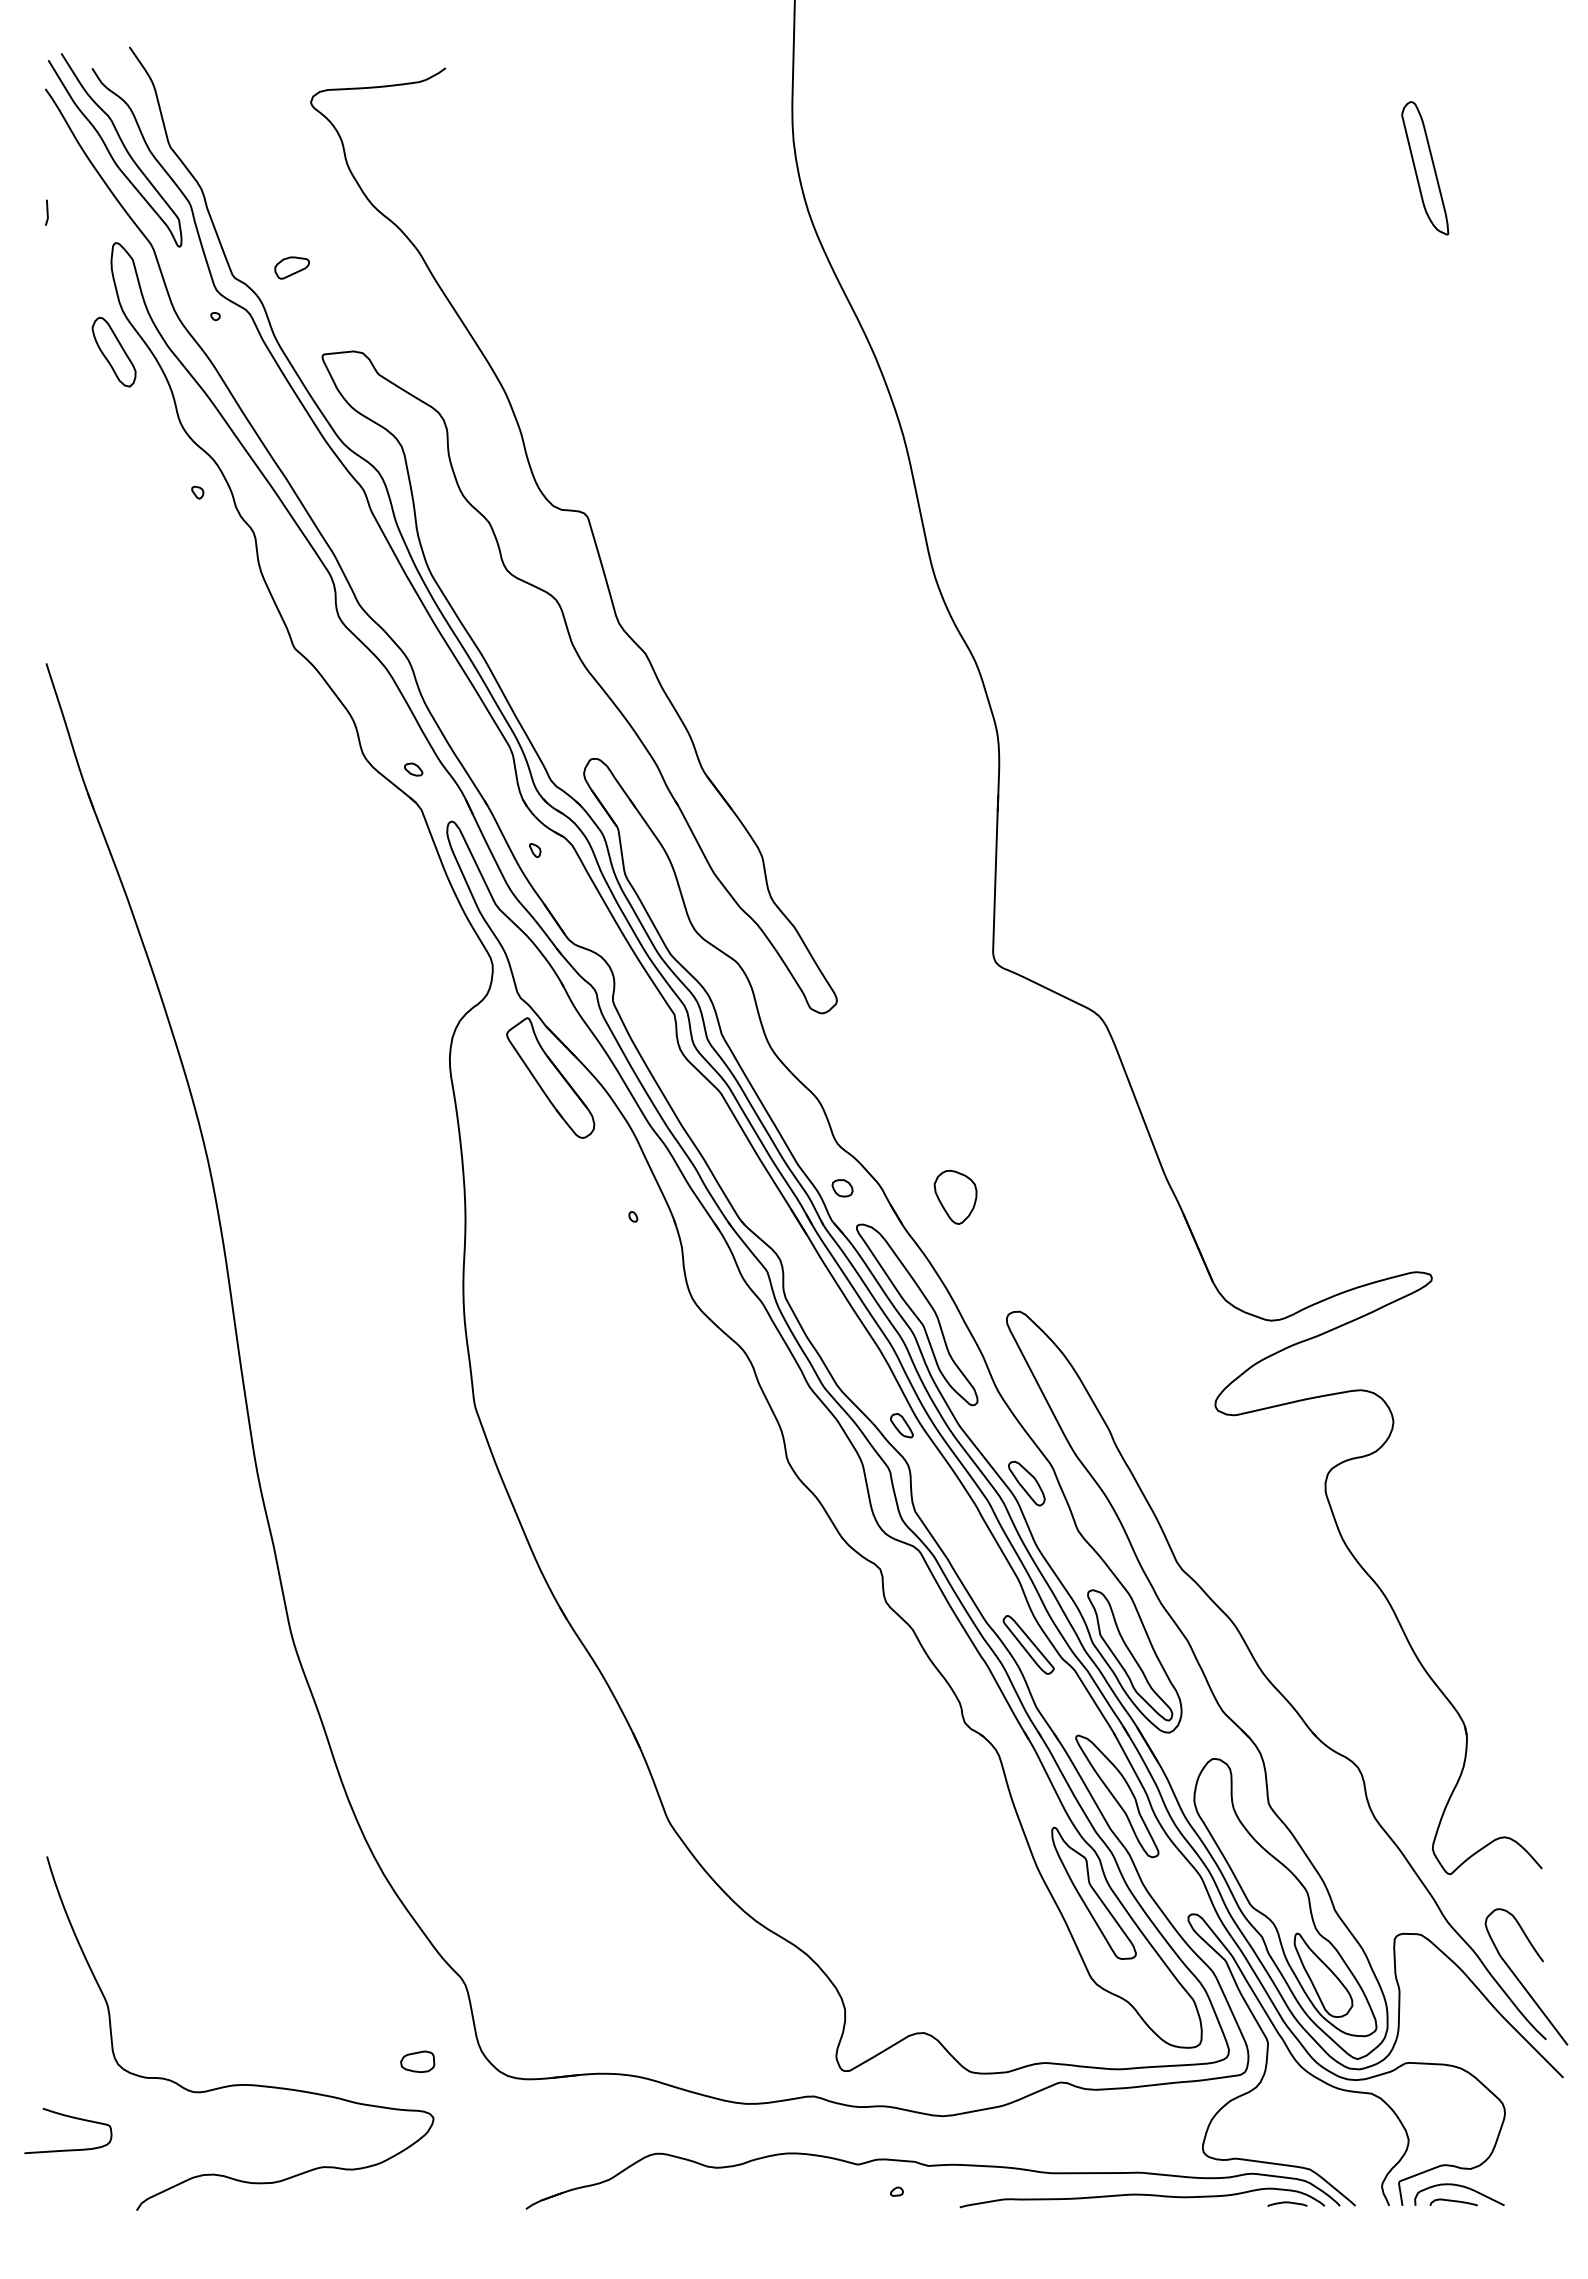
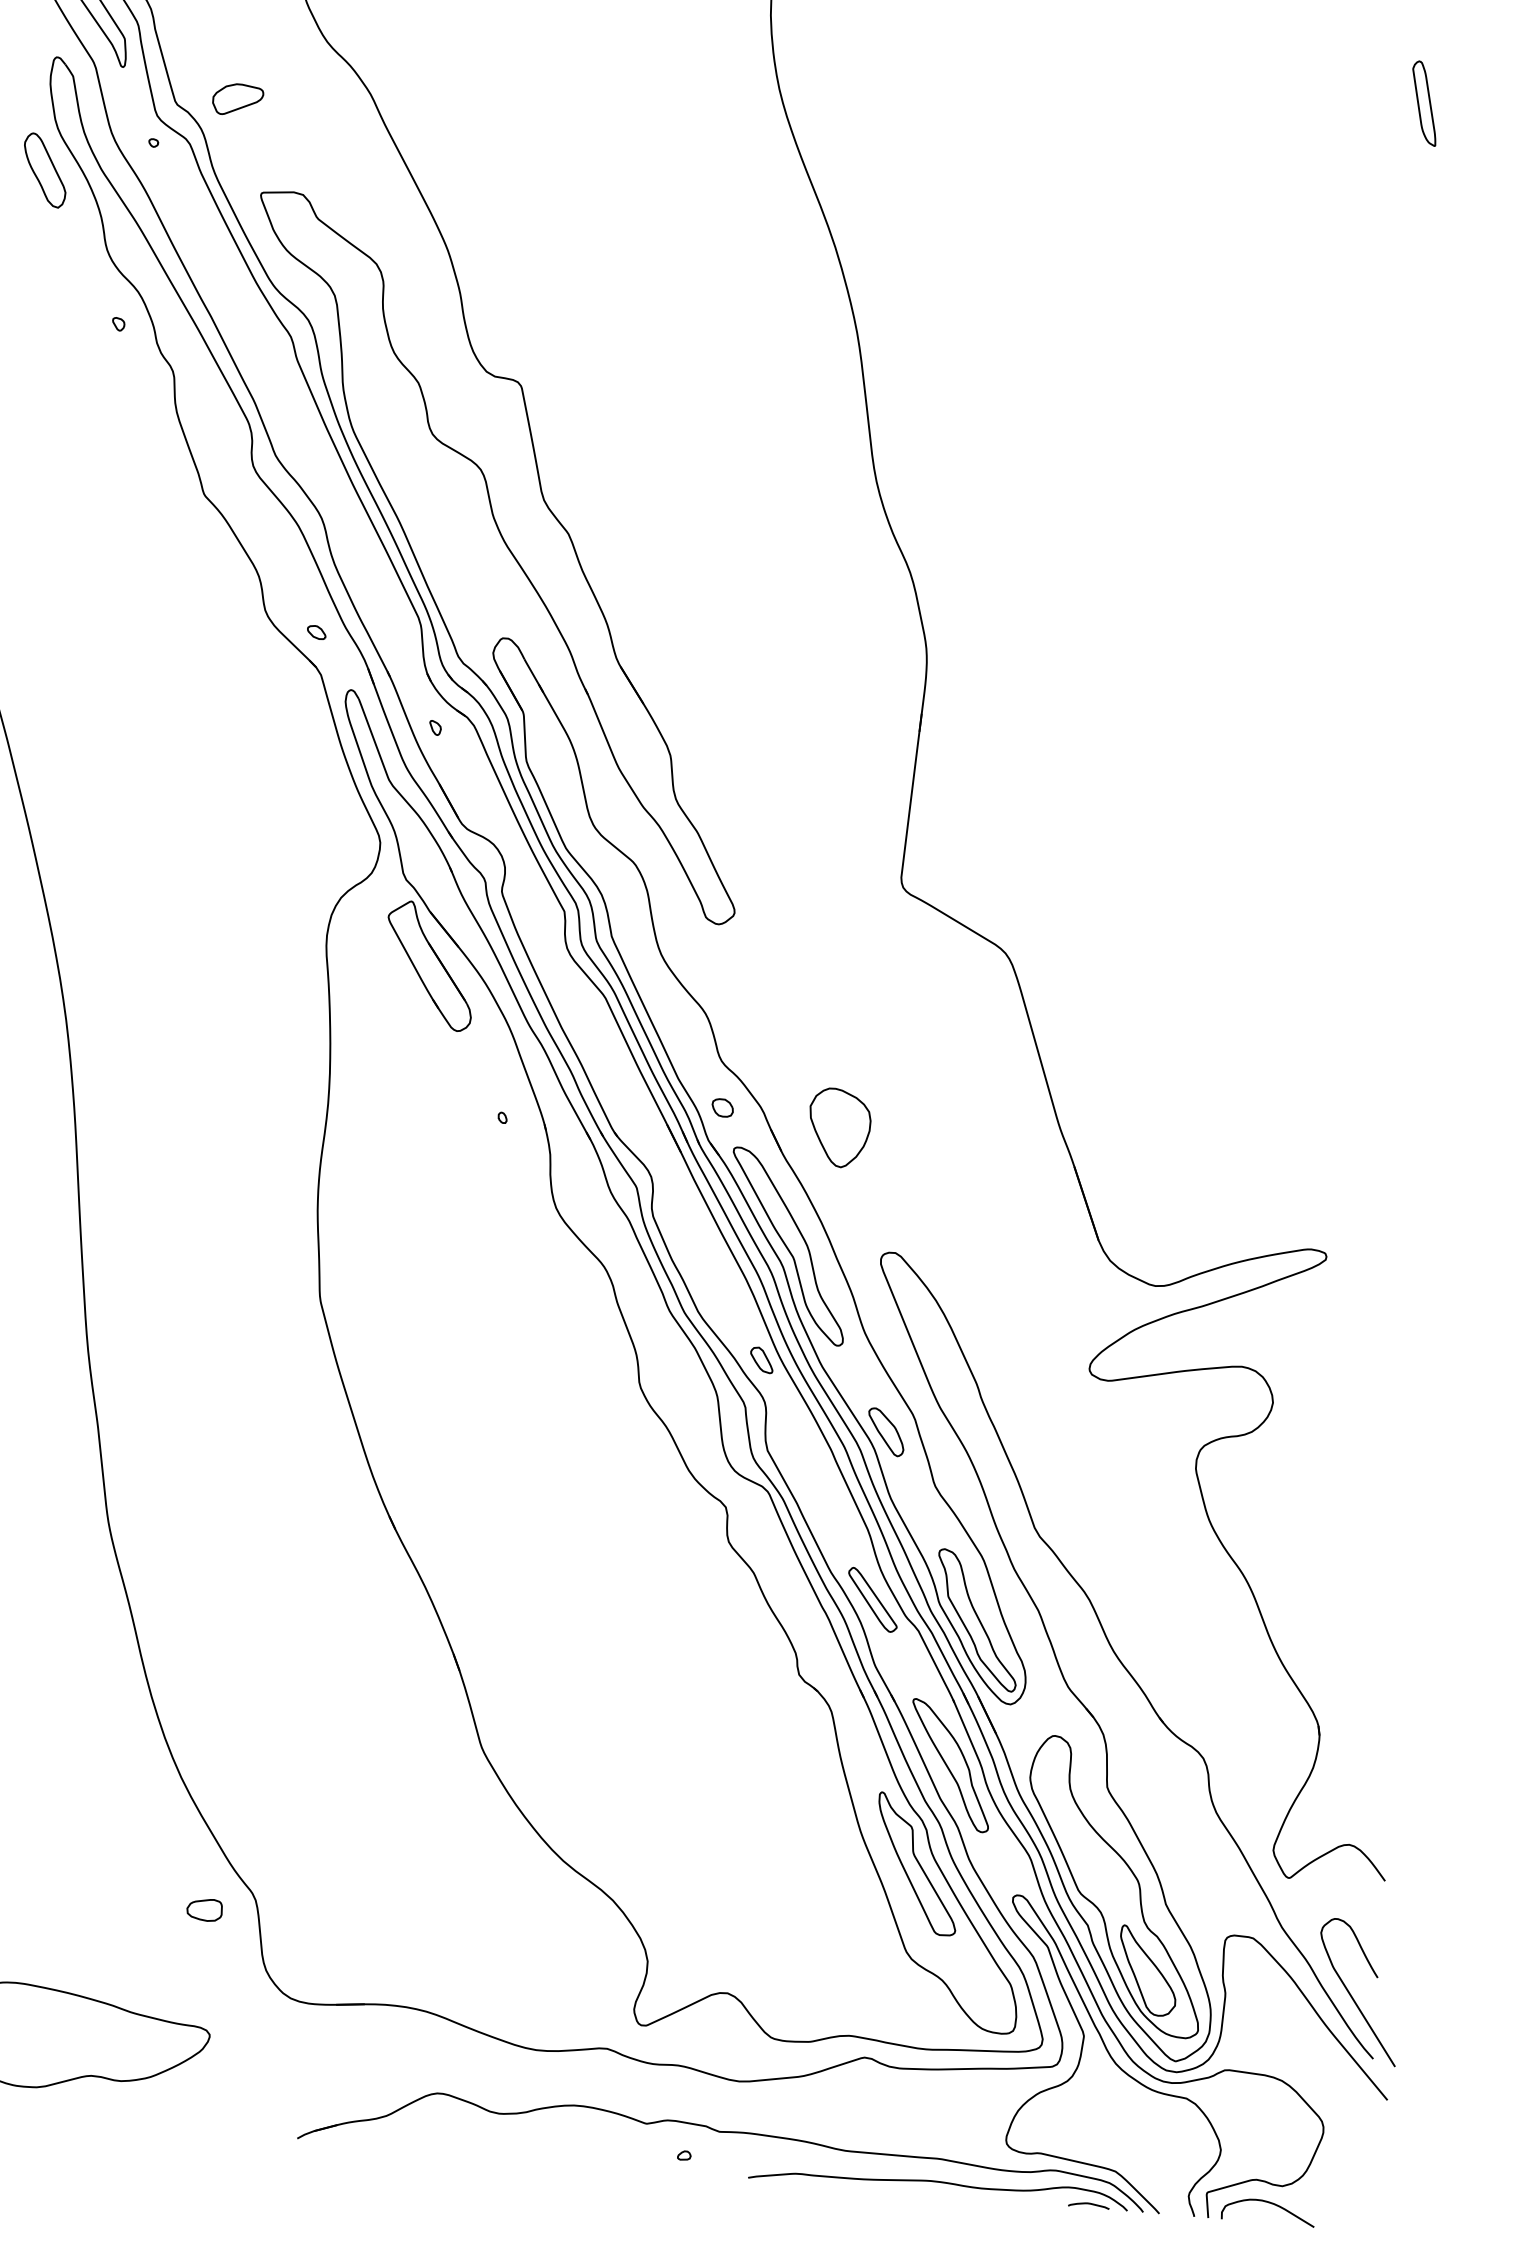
part: (1425, 168) -> (1424, 103), size x0.6
part: (291, 267) -> (237, 99), size x1.4
part: (955, 1197) -> (839, 1128), size x1.4
part: (417, 2061) -> (204, 1909), moved
curve: (1453, 2201) -> (1261, 2218), removed

